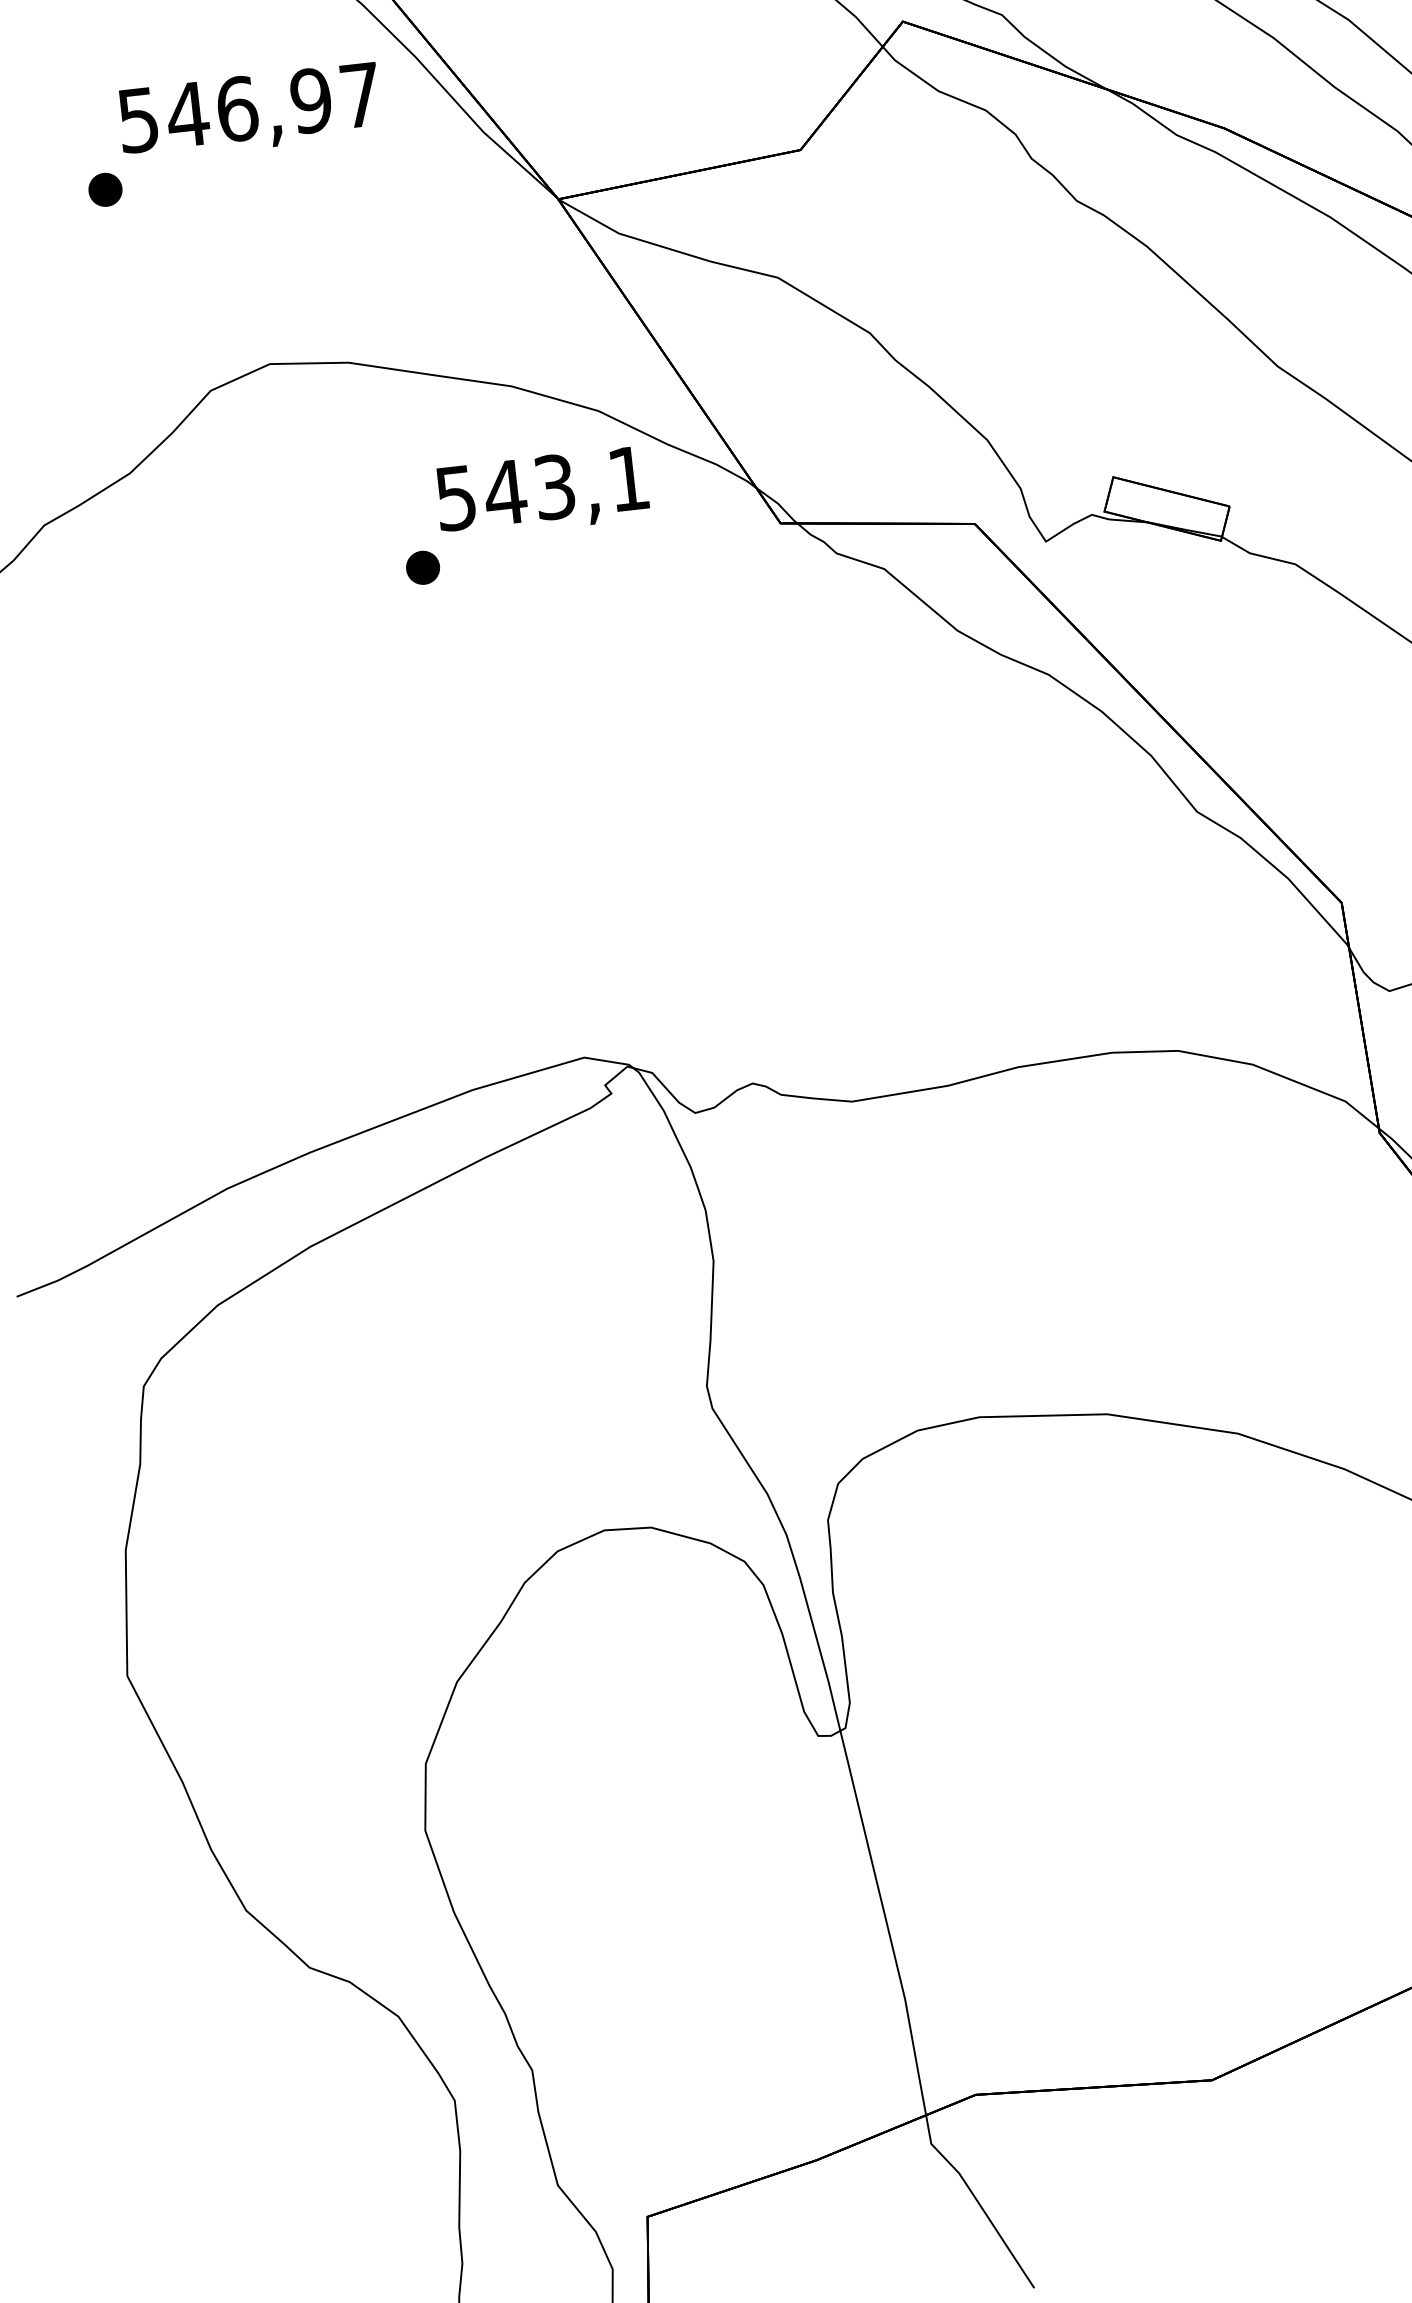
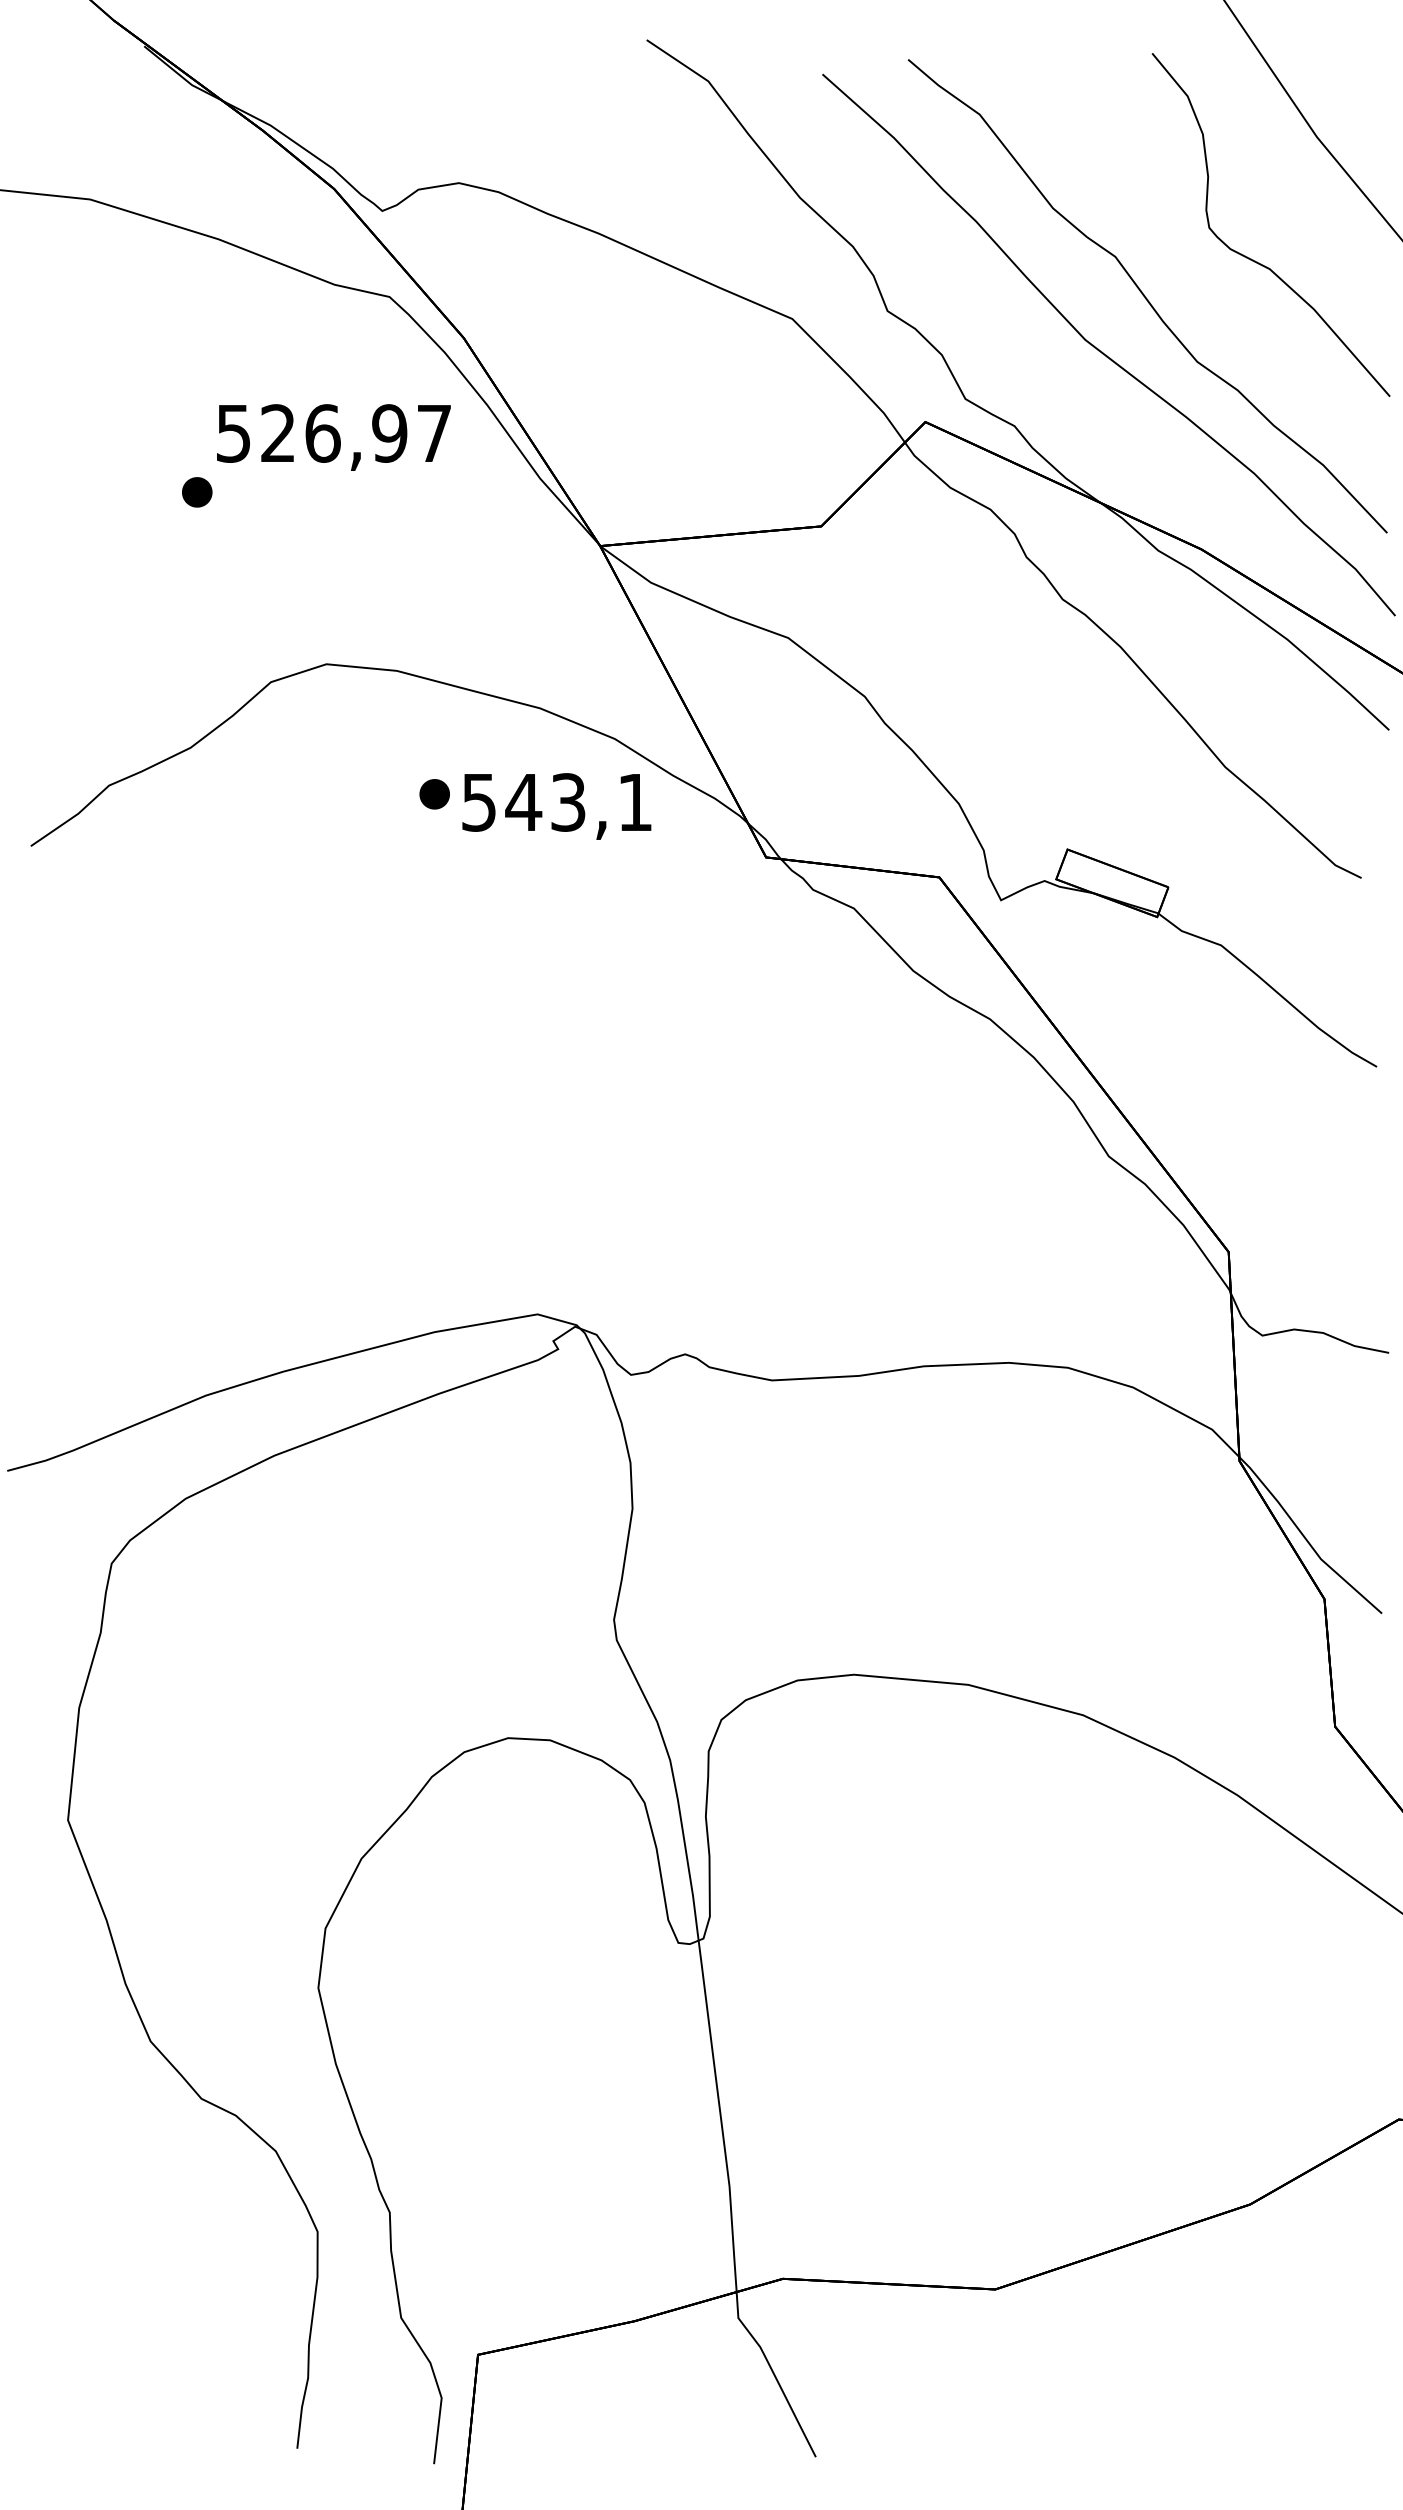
text: (186, 113) -> (277, 432), 546,97 -> 526,97
part: (422, 568) -> (434, 794), moved

